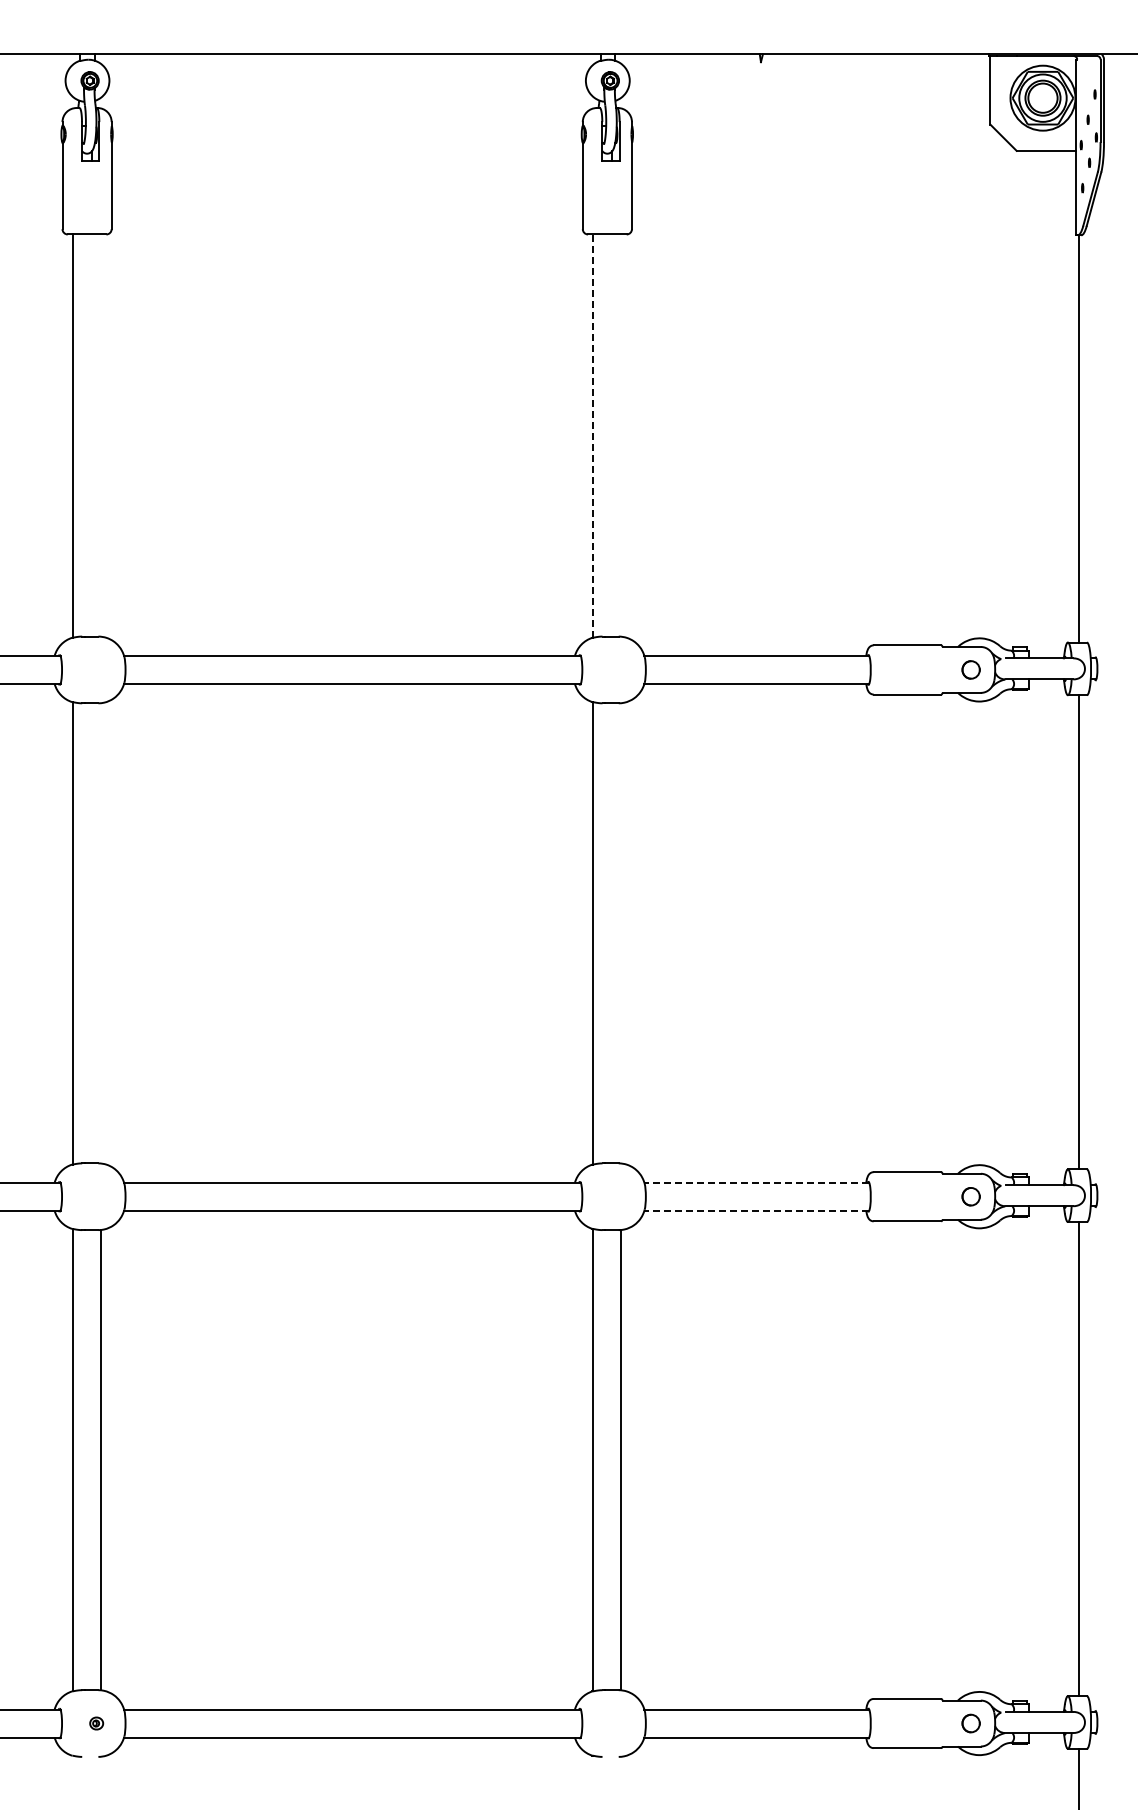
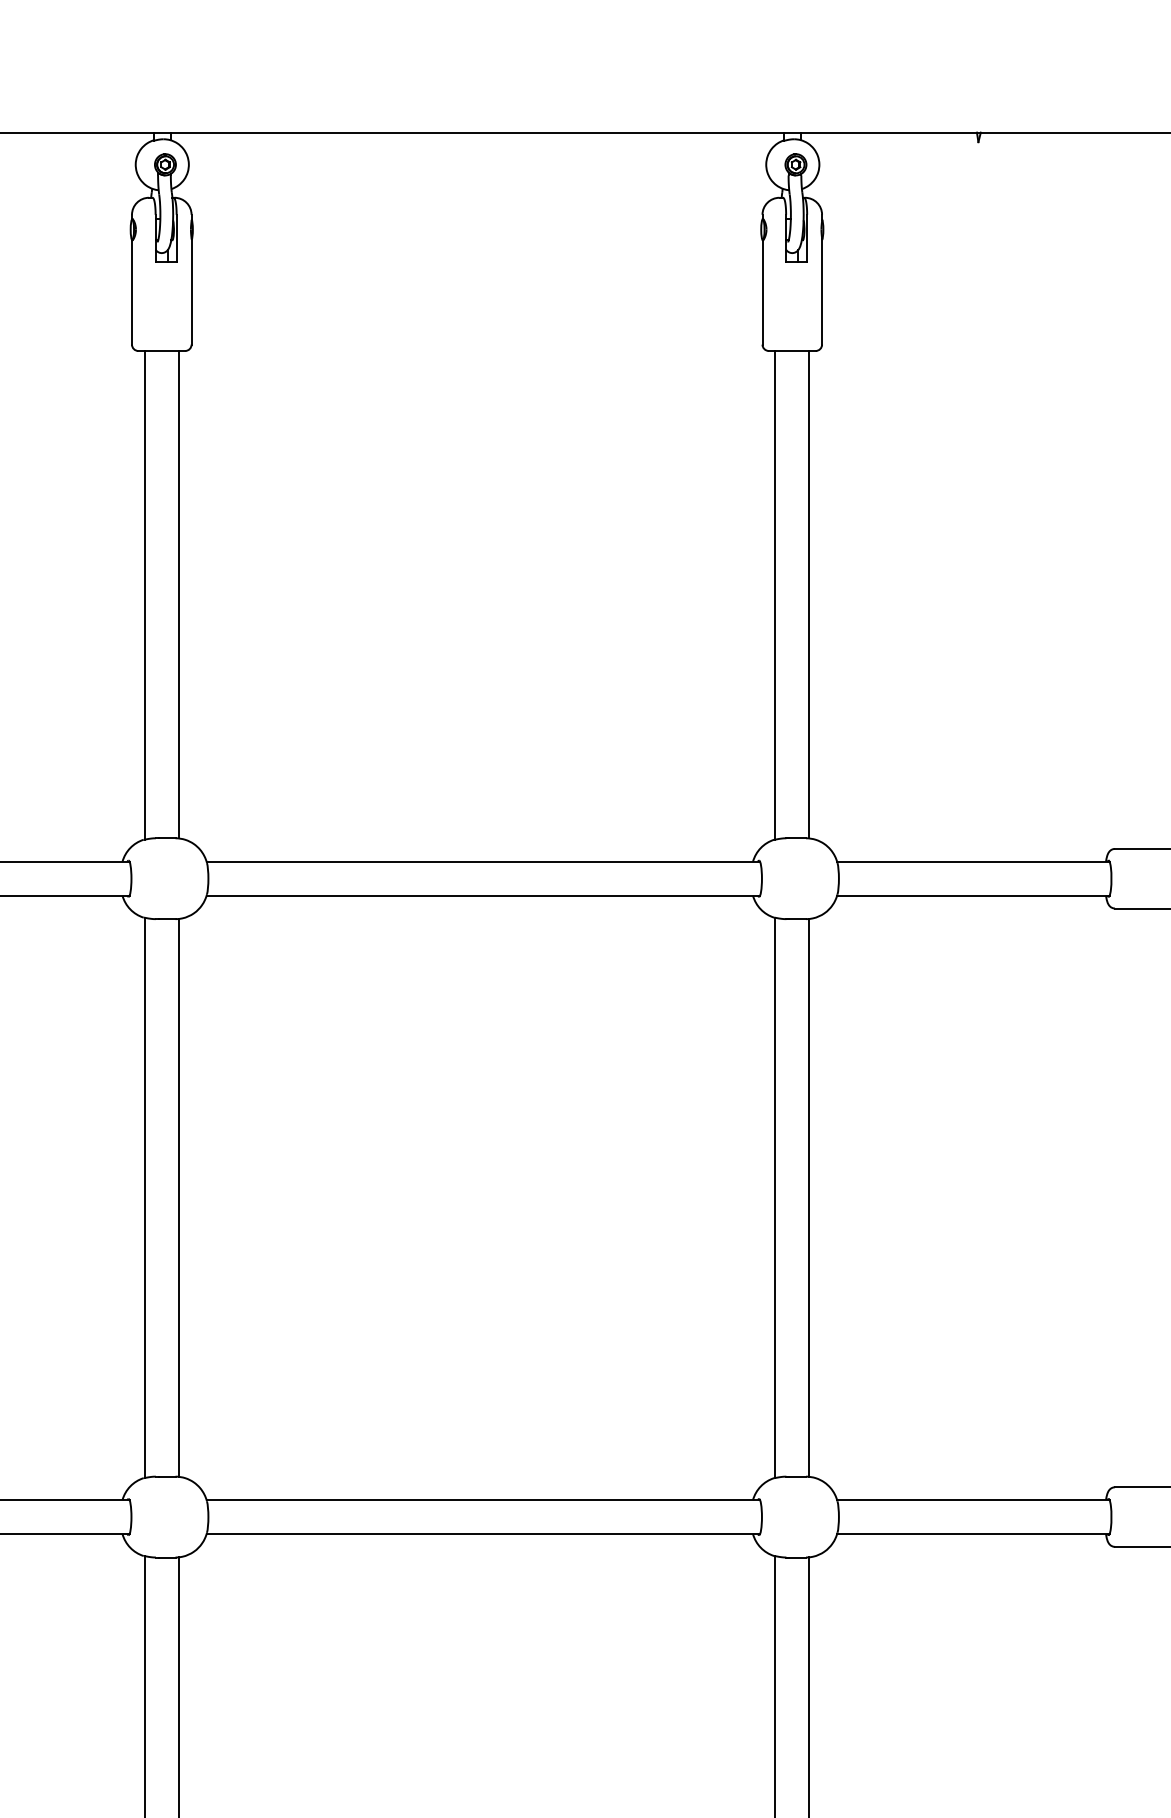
line: (101, 435) -> (179, 594), added
line: (621, 435) -> (809, 594), added
line: (593, 436) -> (775, 595), dashed -> solid
line: (101, 933) -> (179, 1198), added
line: (621, 933) -> (809, 1198), added
line: (756, 1182) -> (972, 1499), dashed -> solid
line: (756, 1210) -> (972, 1533), dashed -> solid

